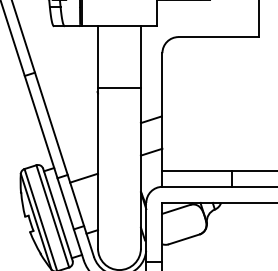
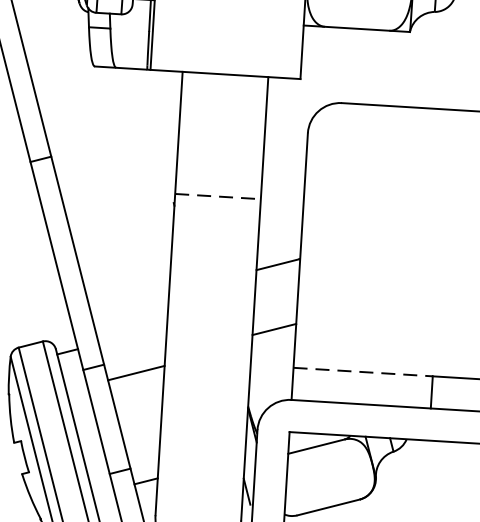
line: (119, 87) -> (218, 196), solid -> dashed
line: (197, 170) -> (363, 371), solid -> dashed

